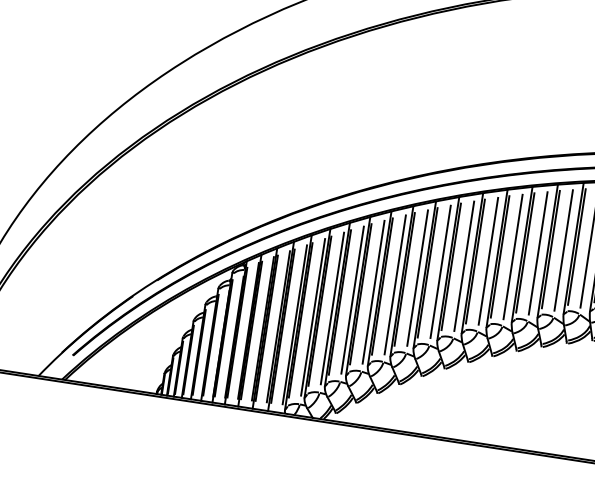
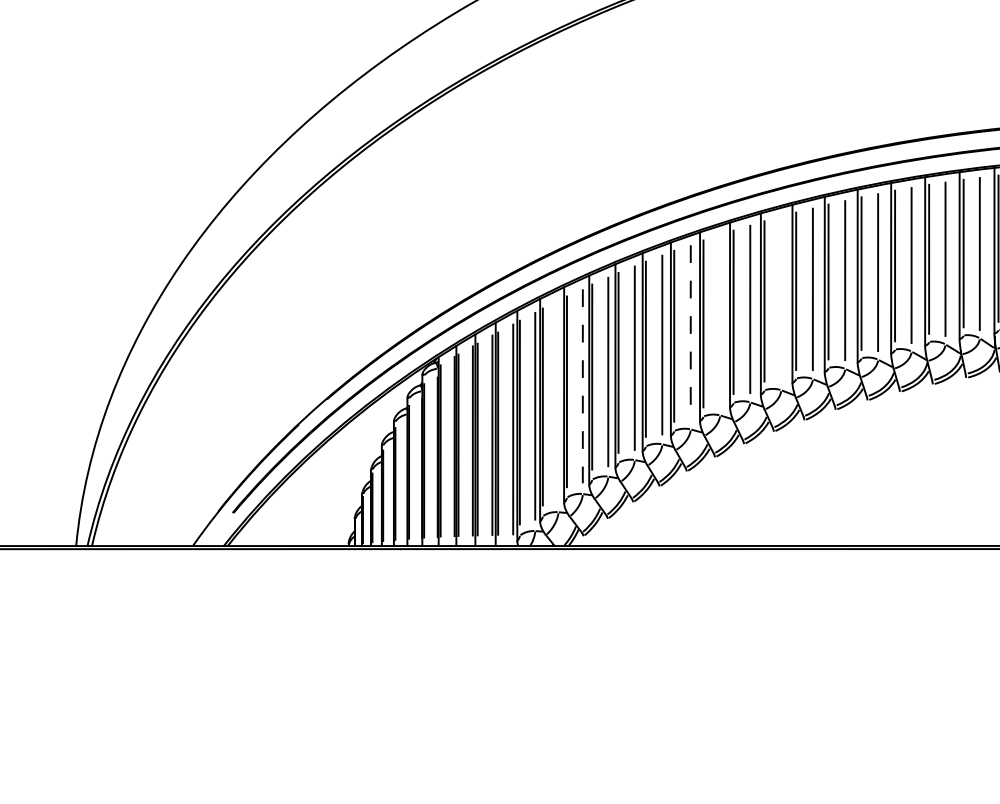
line: (513, 256) -> (781, 298), removed
line: (464, 266) -> (720, 320), removed
line: (440, 271) -> (690, 332), solid -> dashed
line: (352, 300) -> (582, 386), solid -> dashed
line: (332, 308) -> (558, 401), removed

